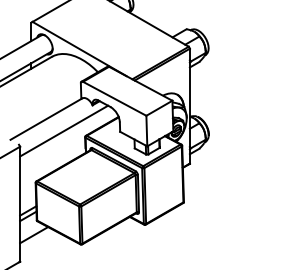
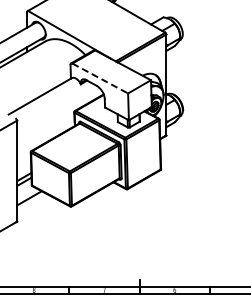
line: (114, 98) -> (100, 78), solid -> dashed
line: (63, 130) -> (55, 106), removed

